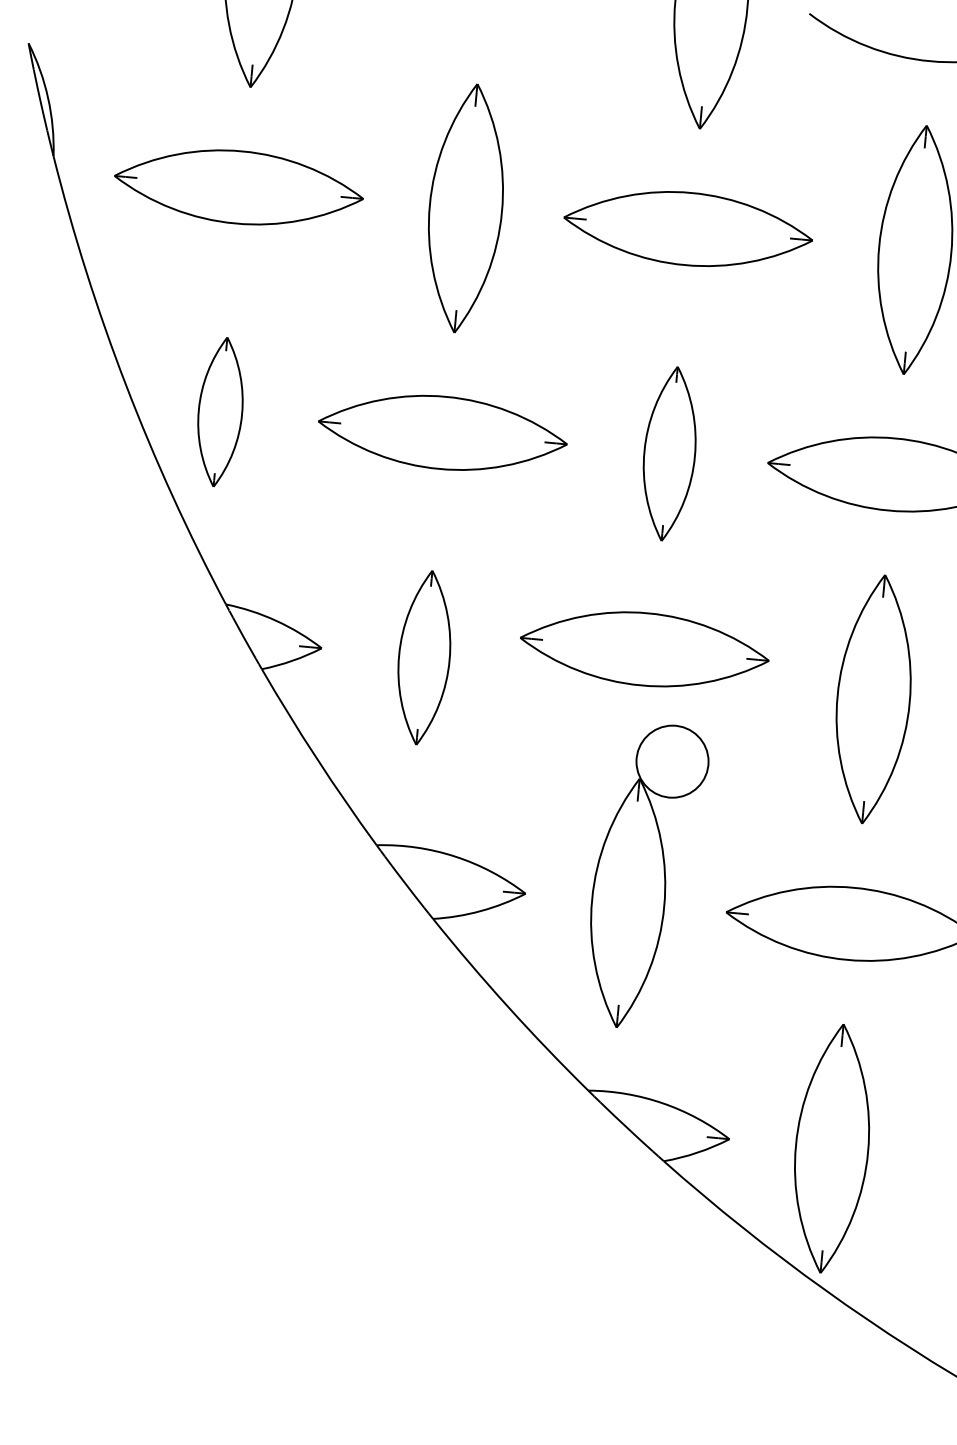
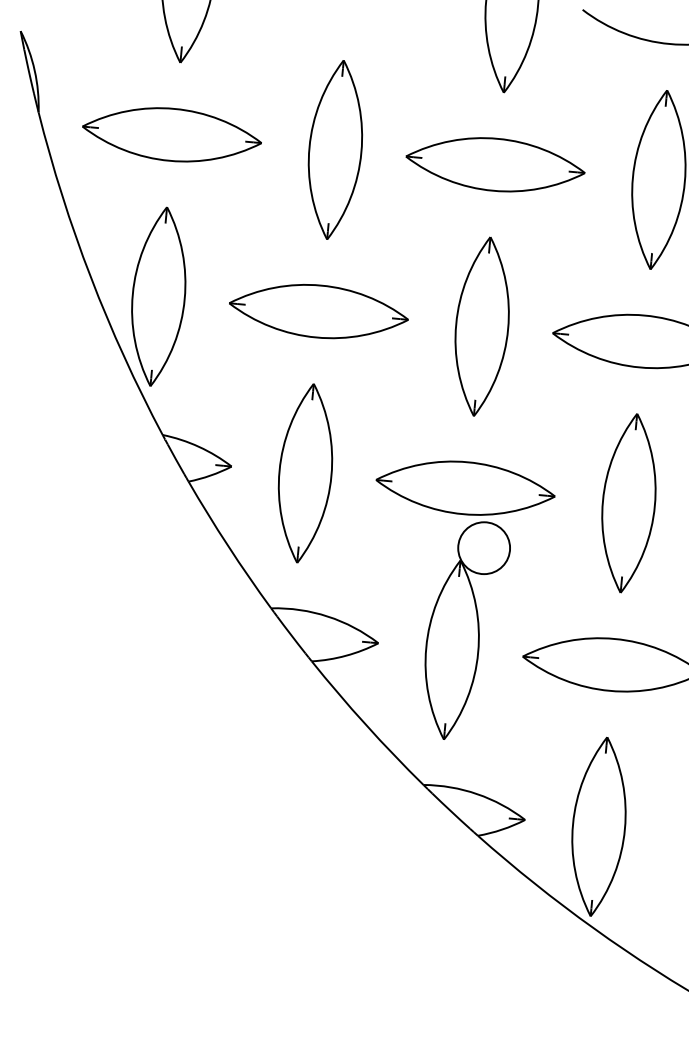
part: (220, 411) -> (158, 296), size x1.67
part: (669, 453) -> (481, 326), size x1.43
part: (644, 649) -> (465, 488), moved
part: (424, 657) -> (305, 473), size x1.43

